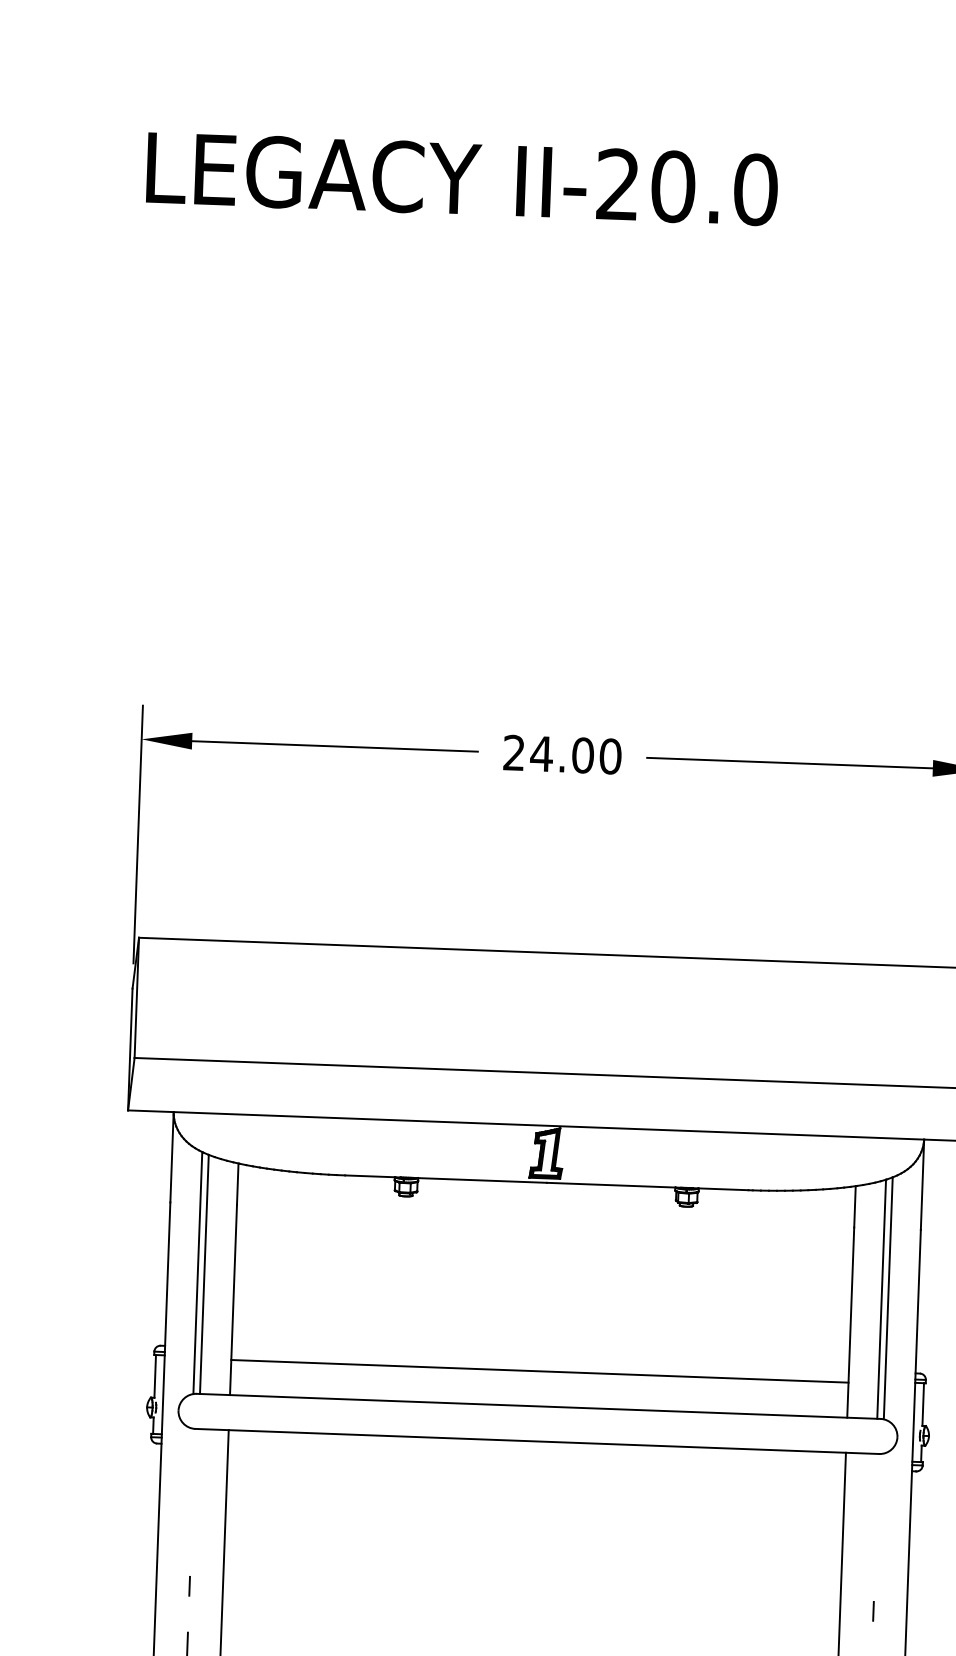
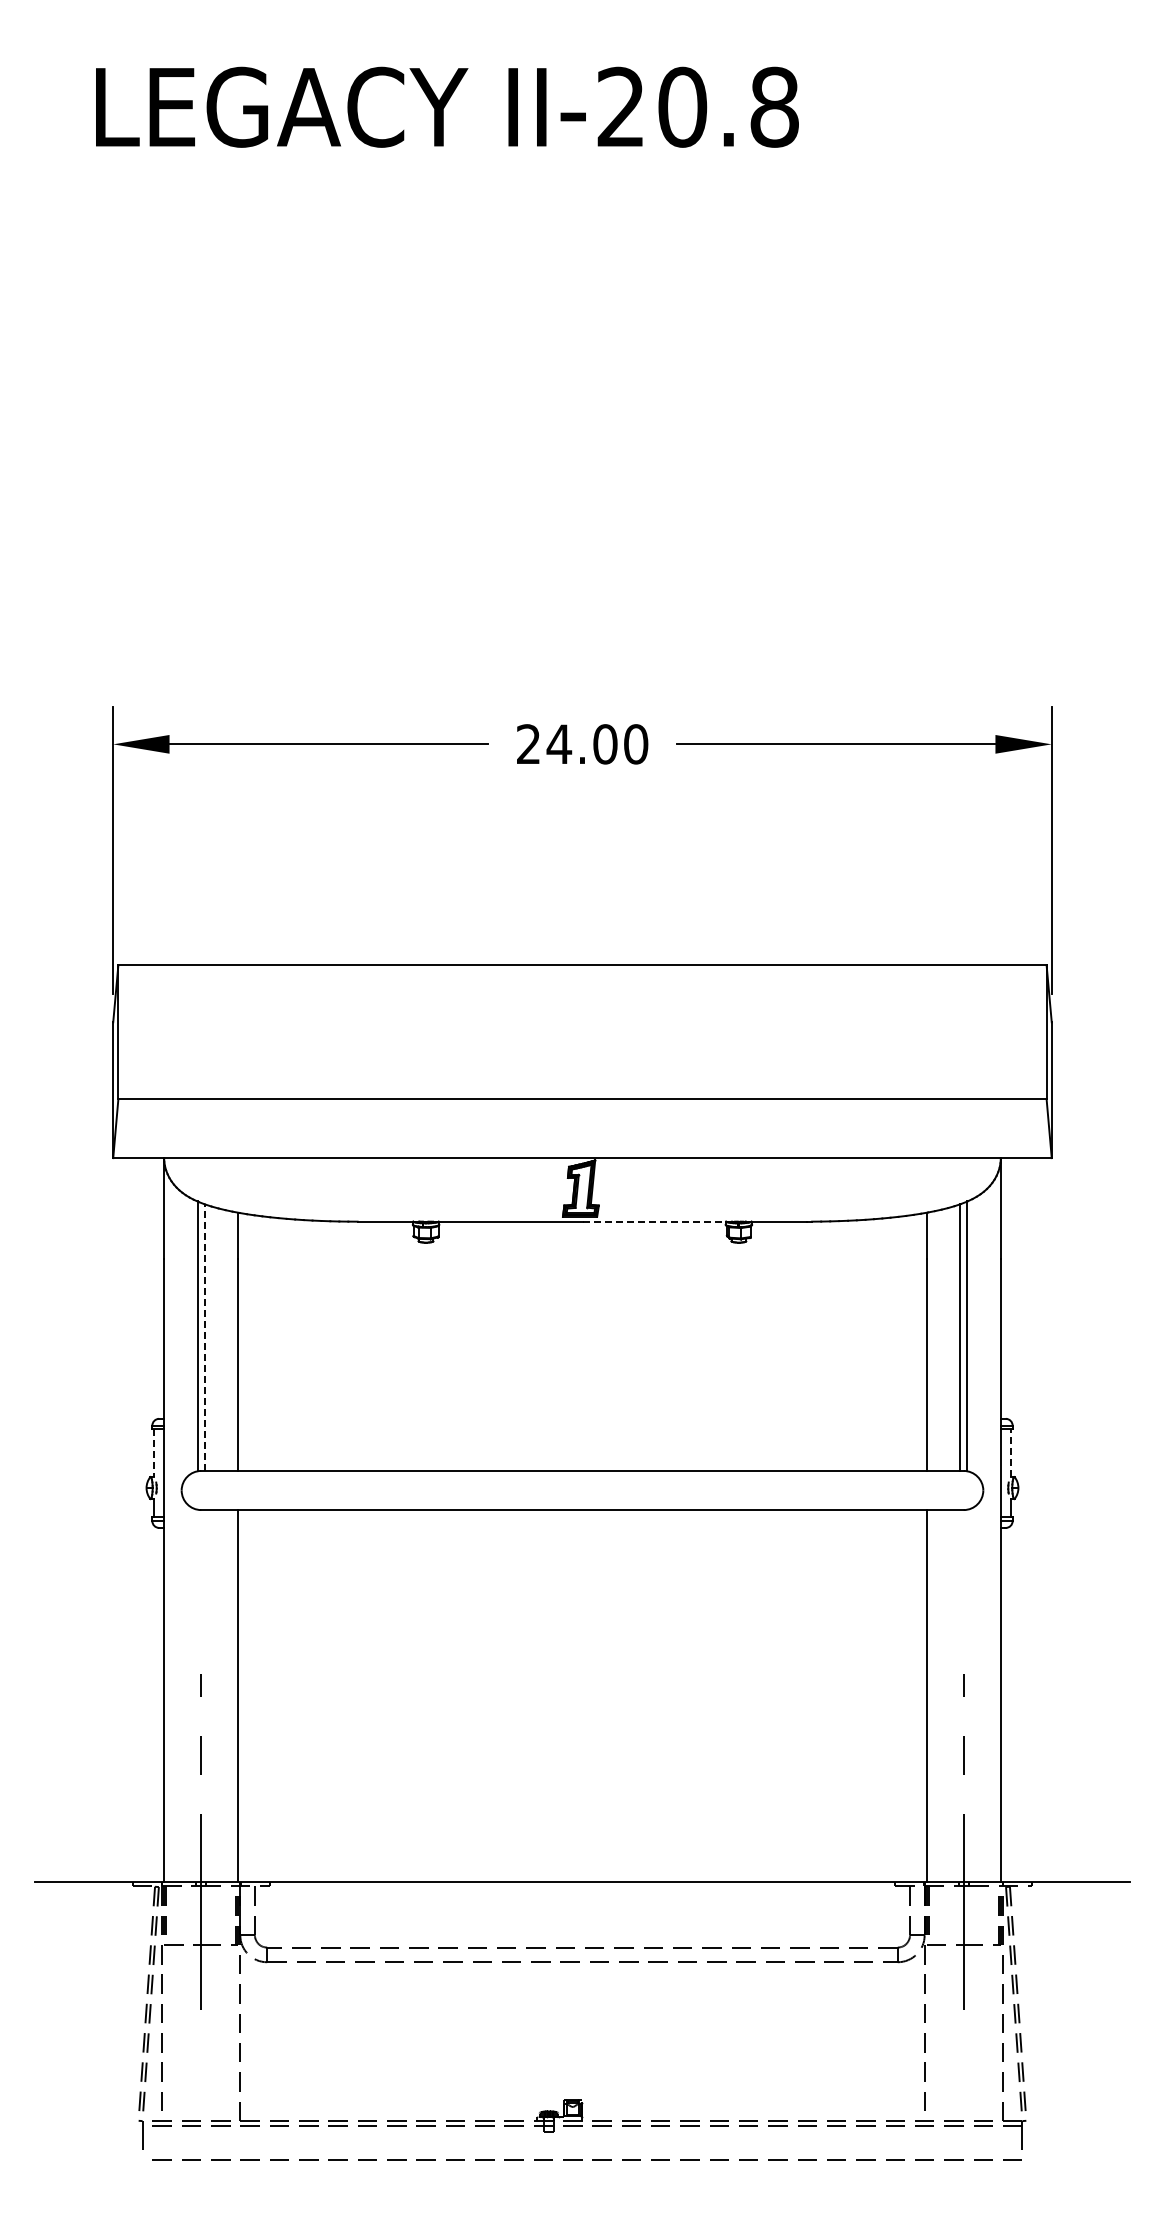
text: (755, 189) -> (774, 107), II-20.0 -> II-20.8
line: (614, 1185) -> (658, 1221), solid -> dashed
line: (204, 1274) -> (204, 1337), solid -> dashed
line: (539, 1371) -> (582, 1431), removed
line: (155, 1376) -> (154, 1453), solid -> dashed
line: (923, 1404) -> (1010, 1453), solid -> dashed

